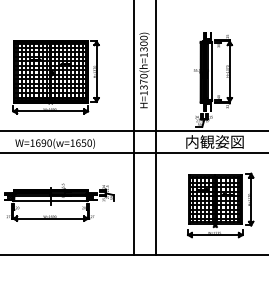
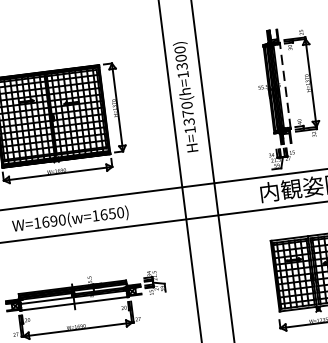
line: (212, 71) -> (285, 85), solid -> dashed

